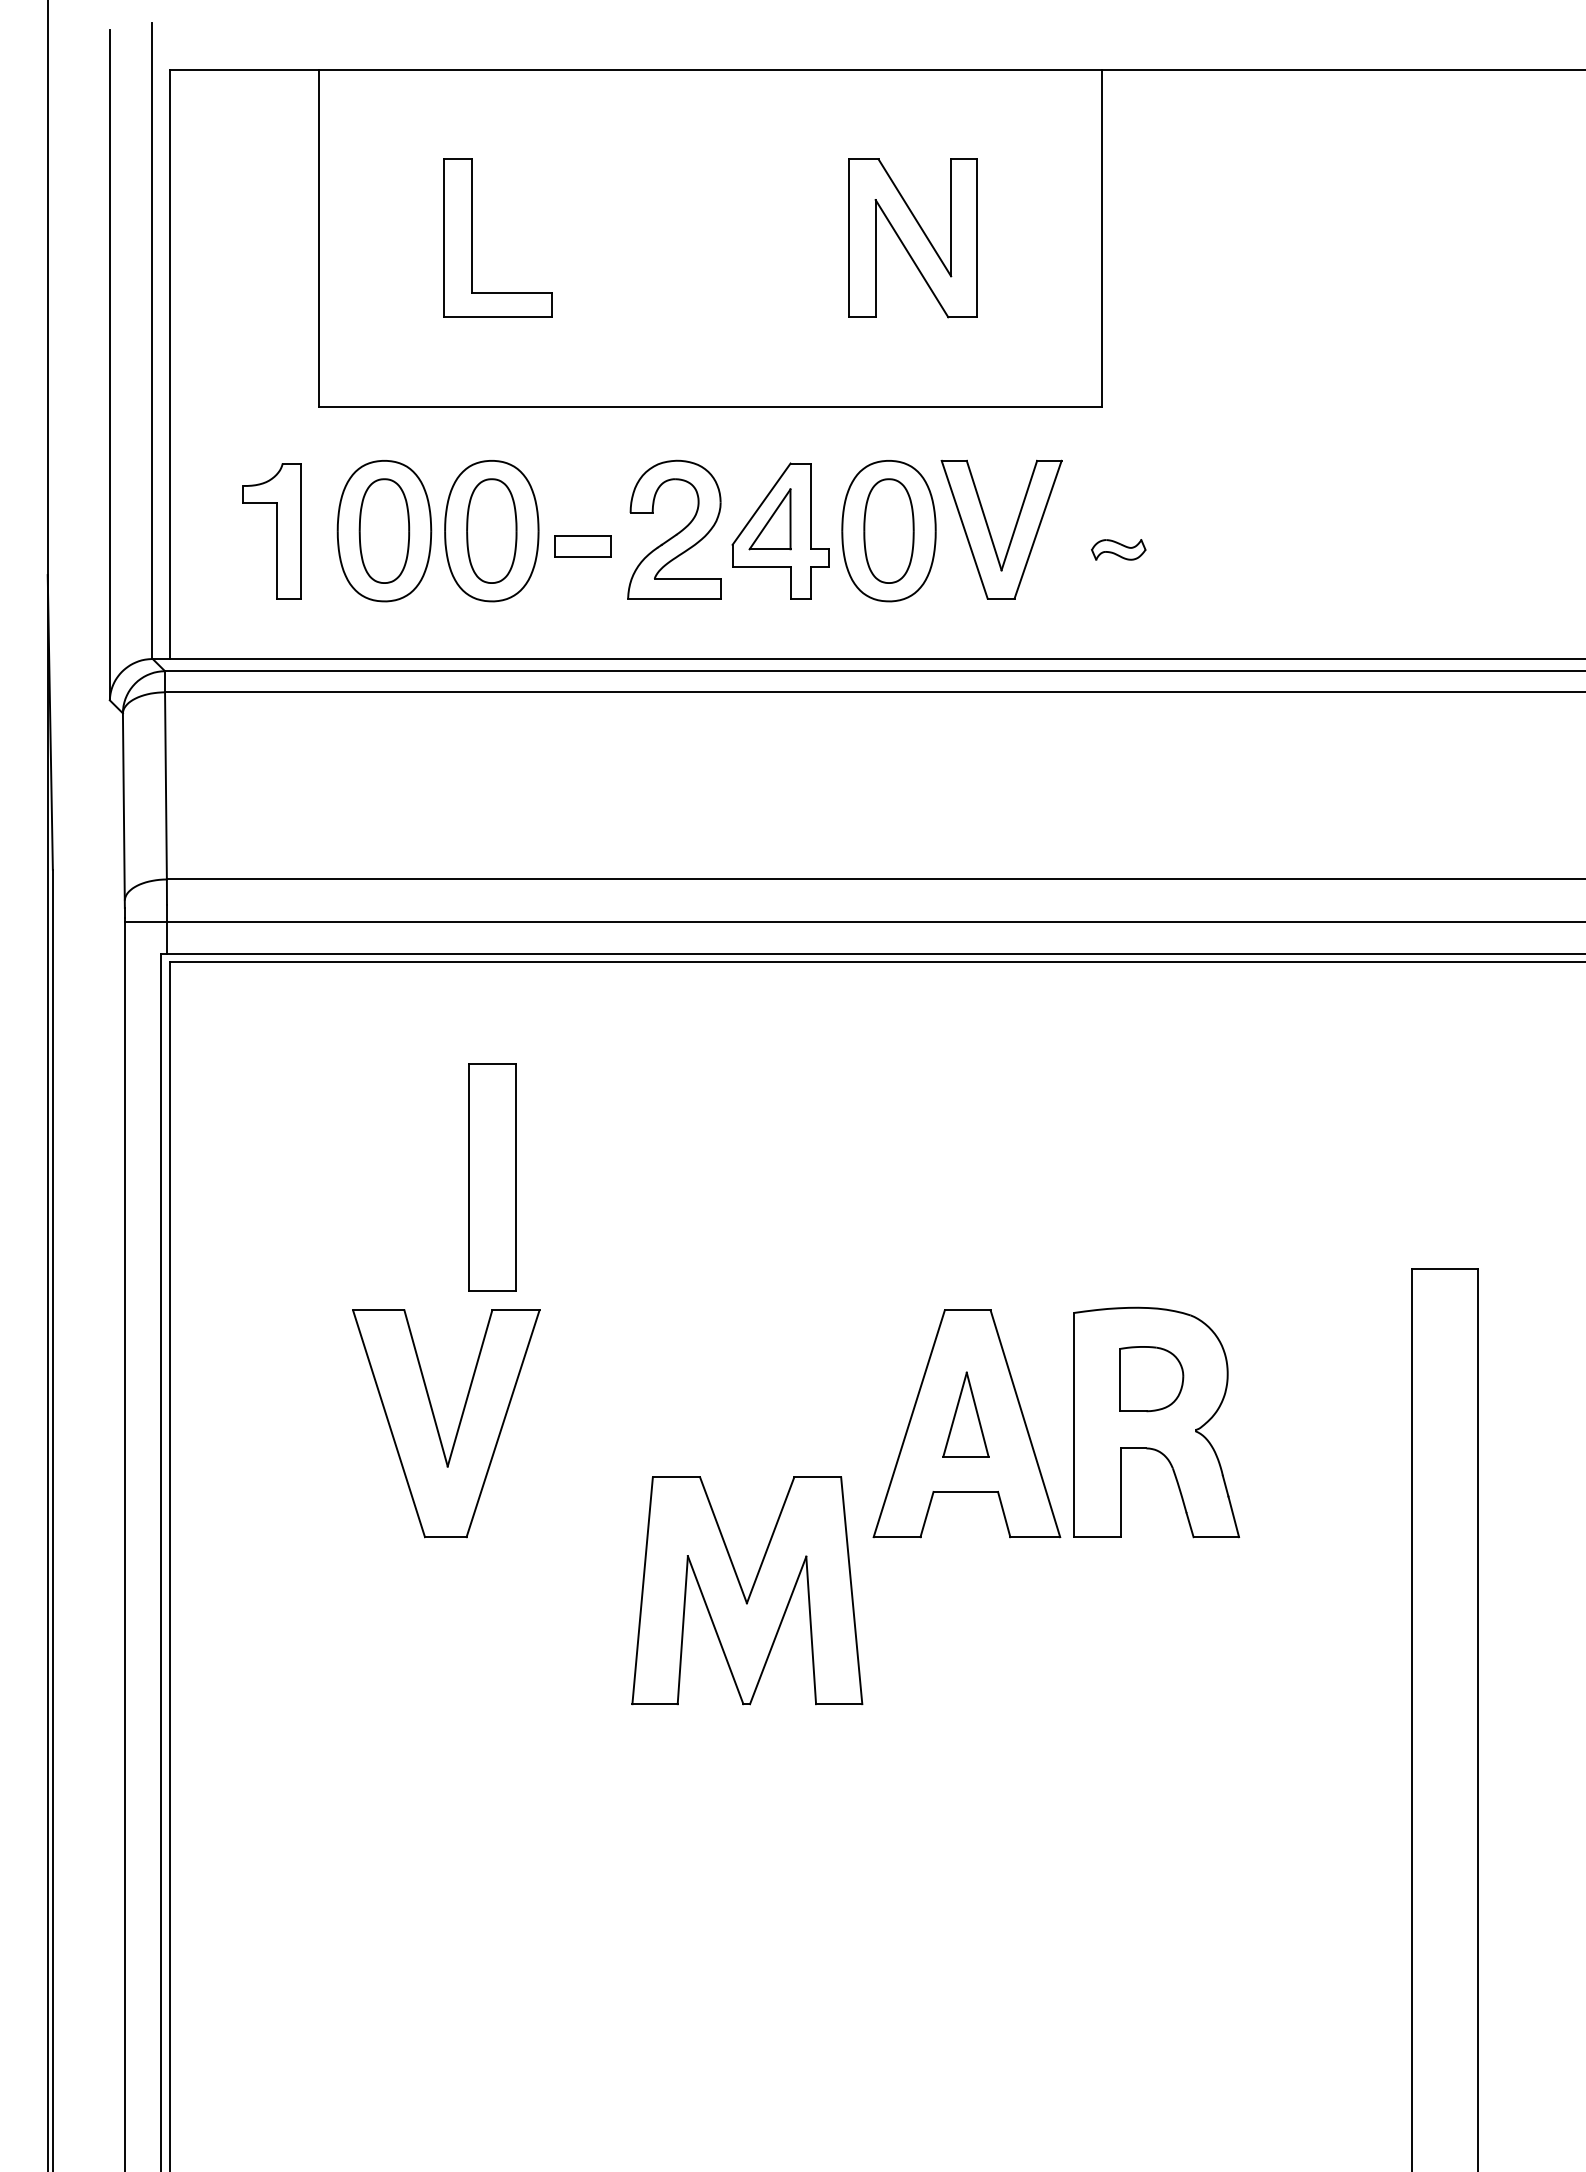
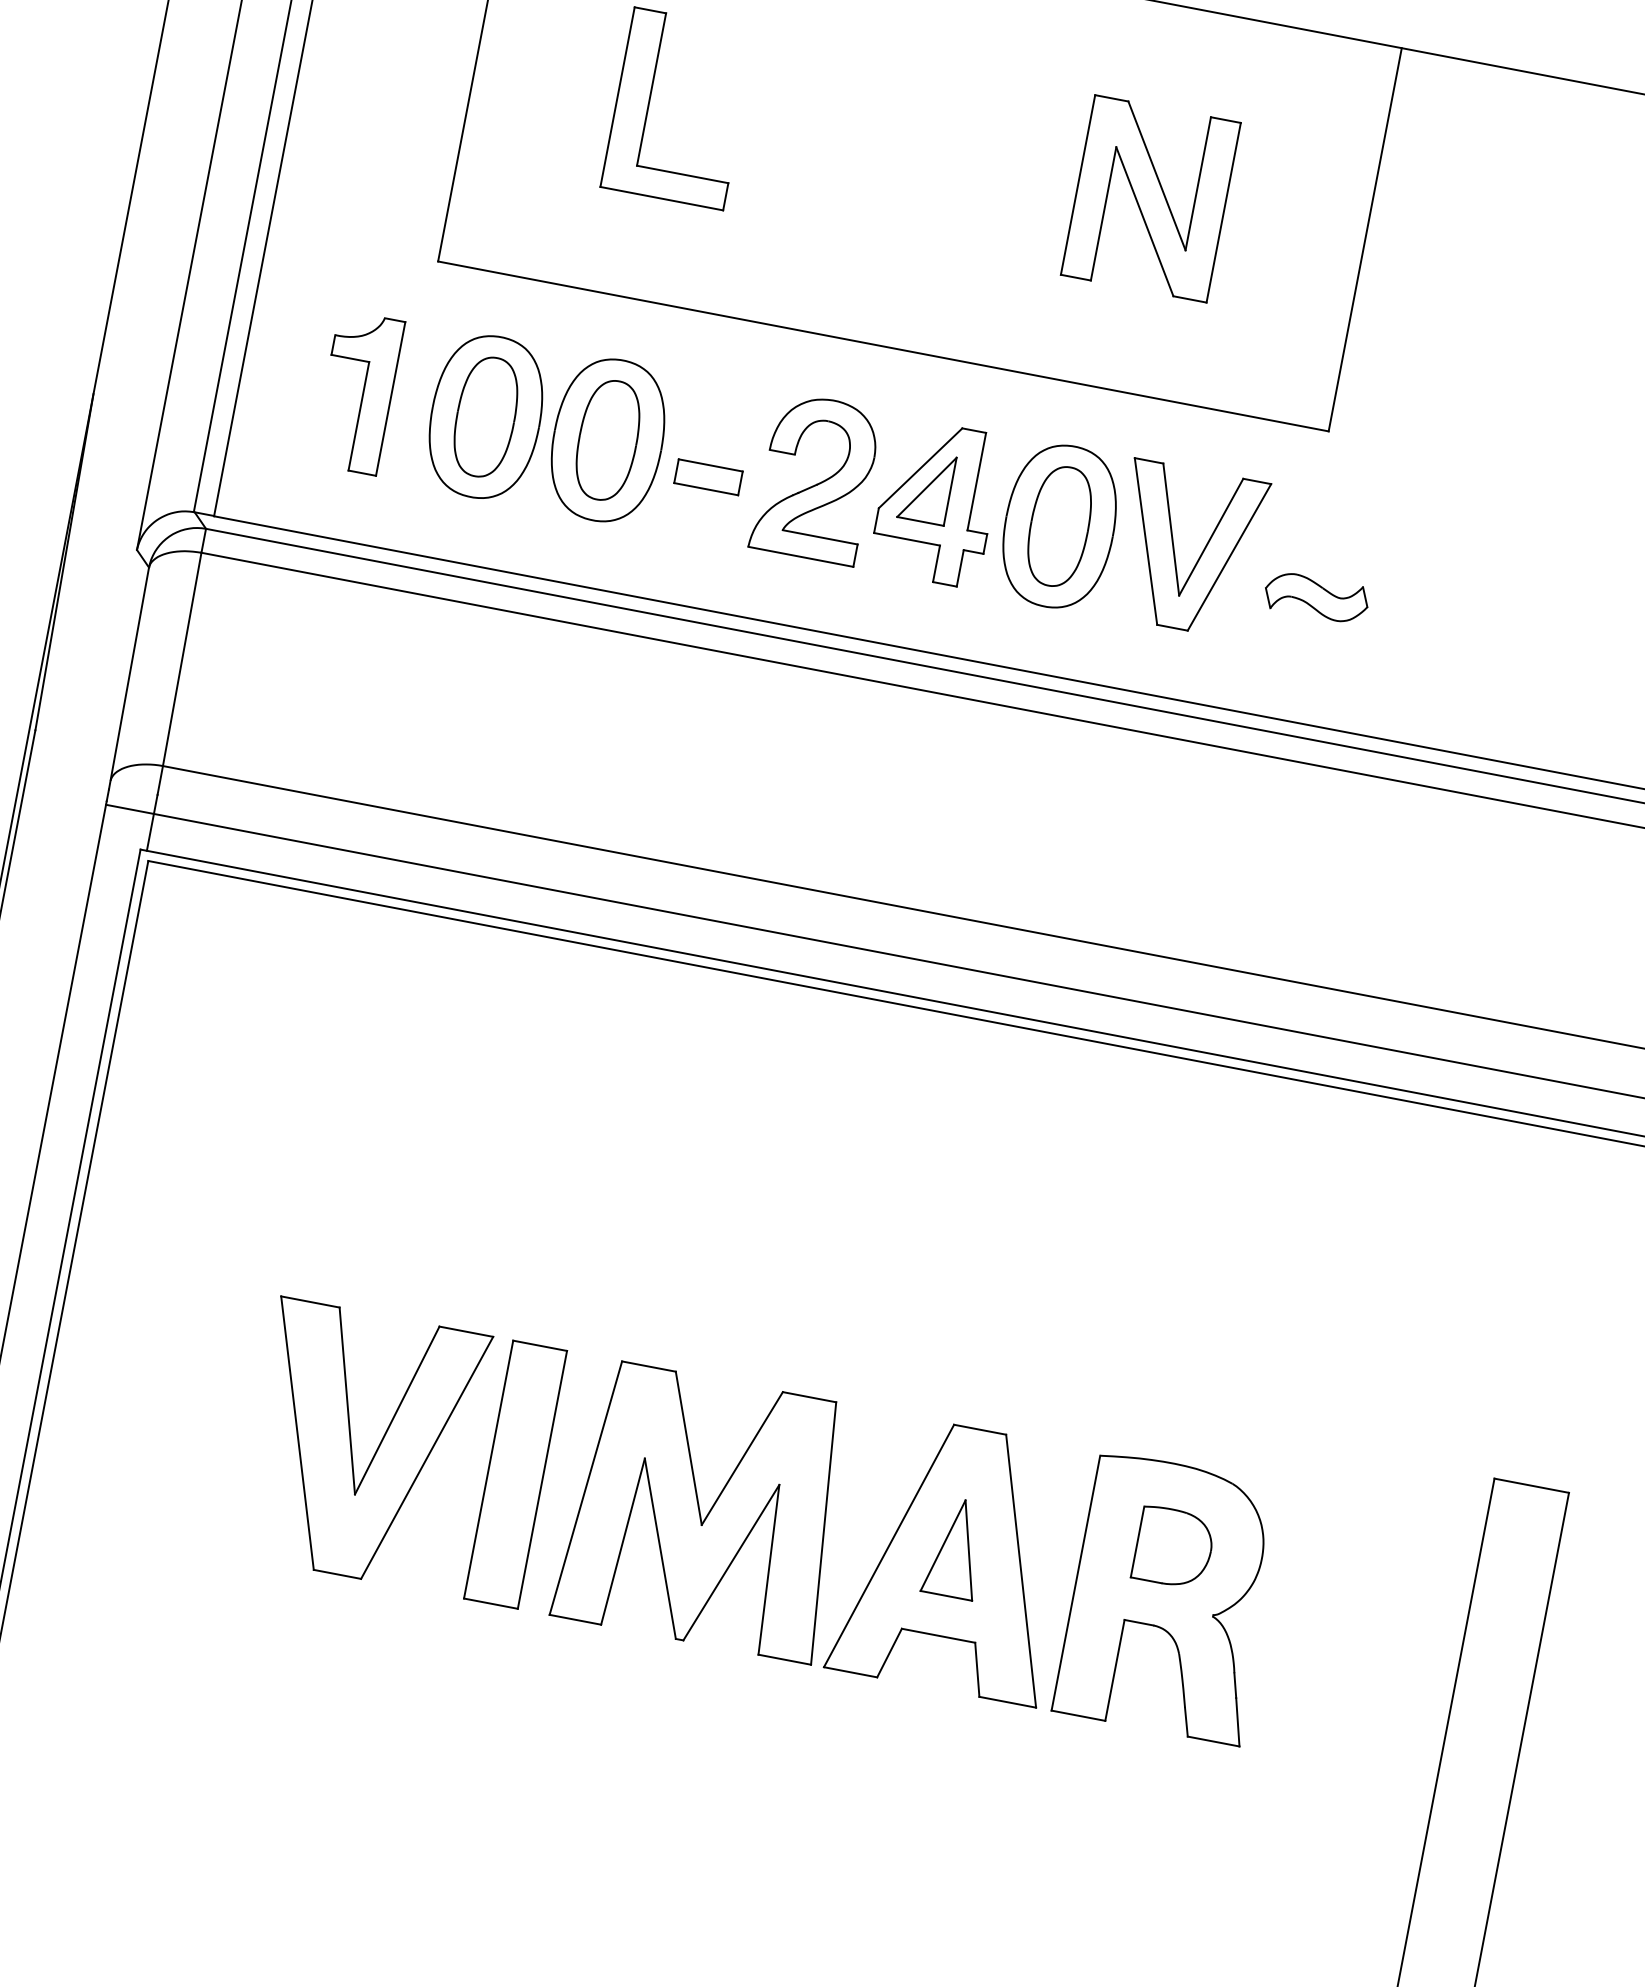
part: (1118, 549) -> (1316, 597), size x1.67
part: (492, 1177) -> (515, 1474), moved
part: (747, 1590) -> (705, 1510), moved

